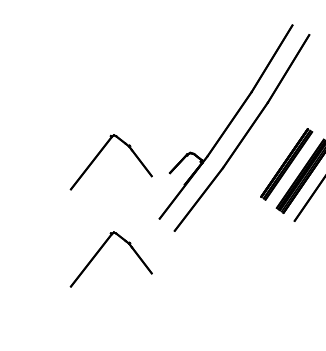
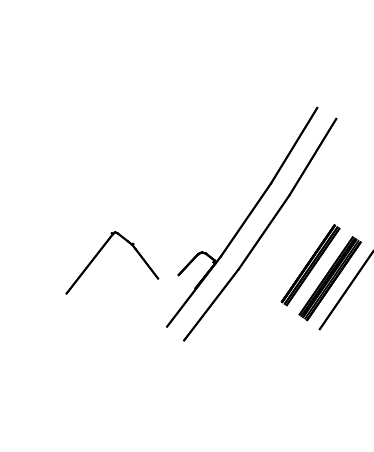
part: (100, 251) -> (99, 363), removed

